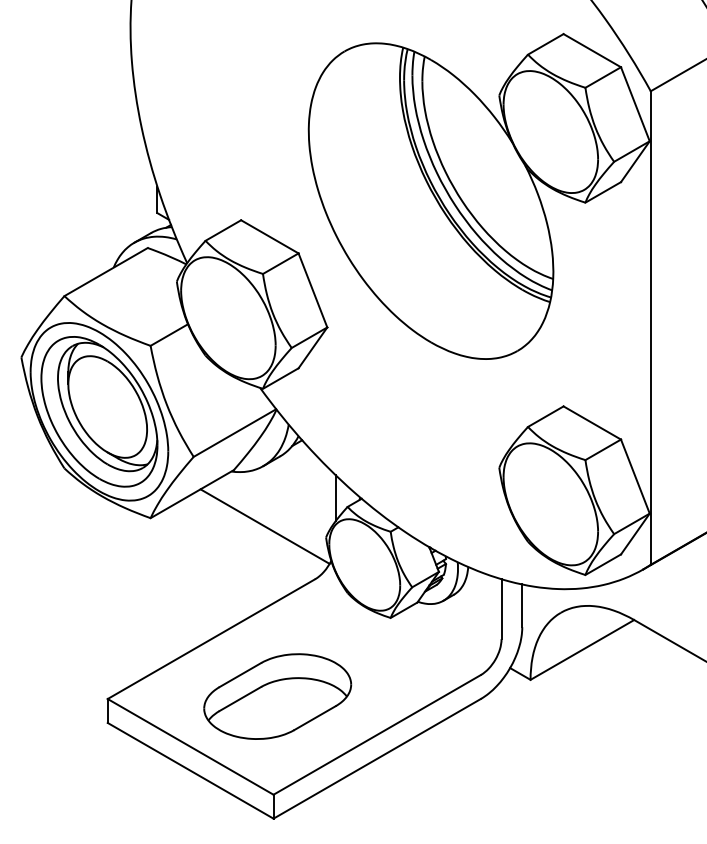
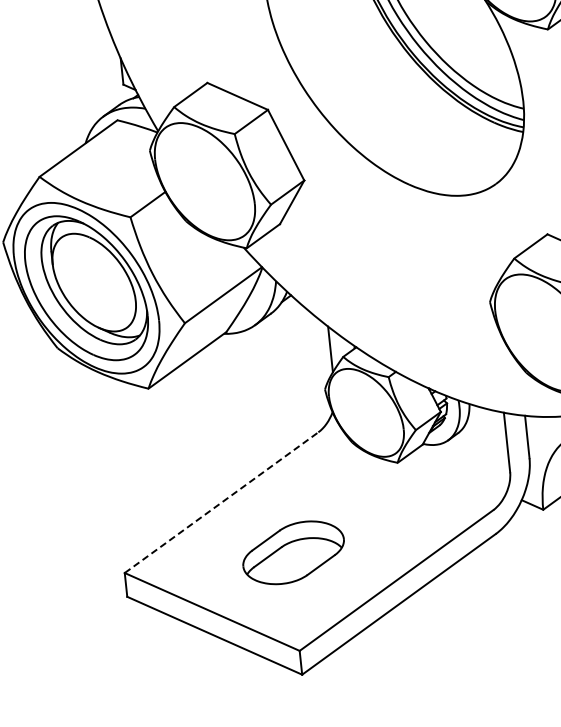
line: (264, 526) -> (262, 385), removed
line: (211, 639) -> (221, 502), solid -> dashed
part: (277, 696) -> (293, 552), size x0.7

